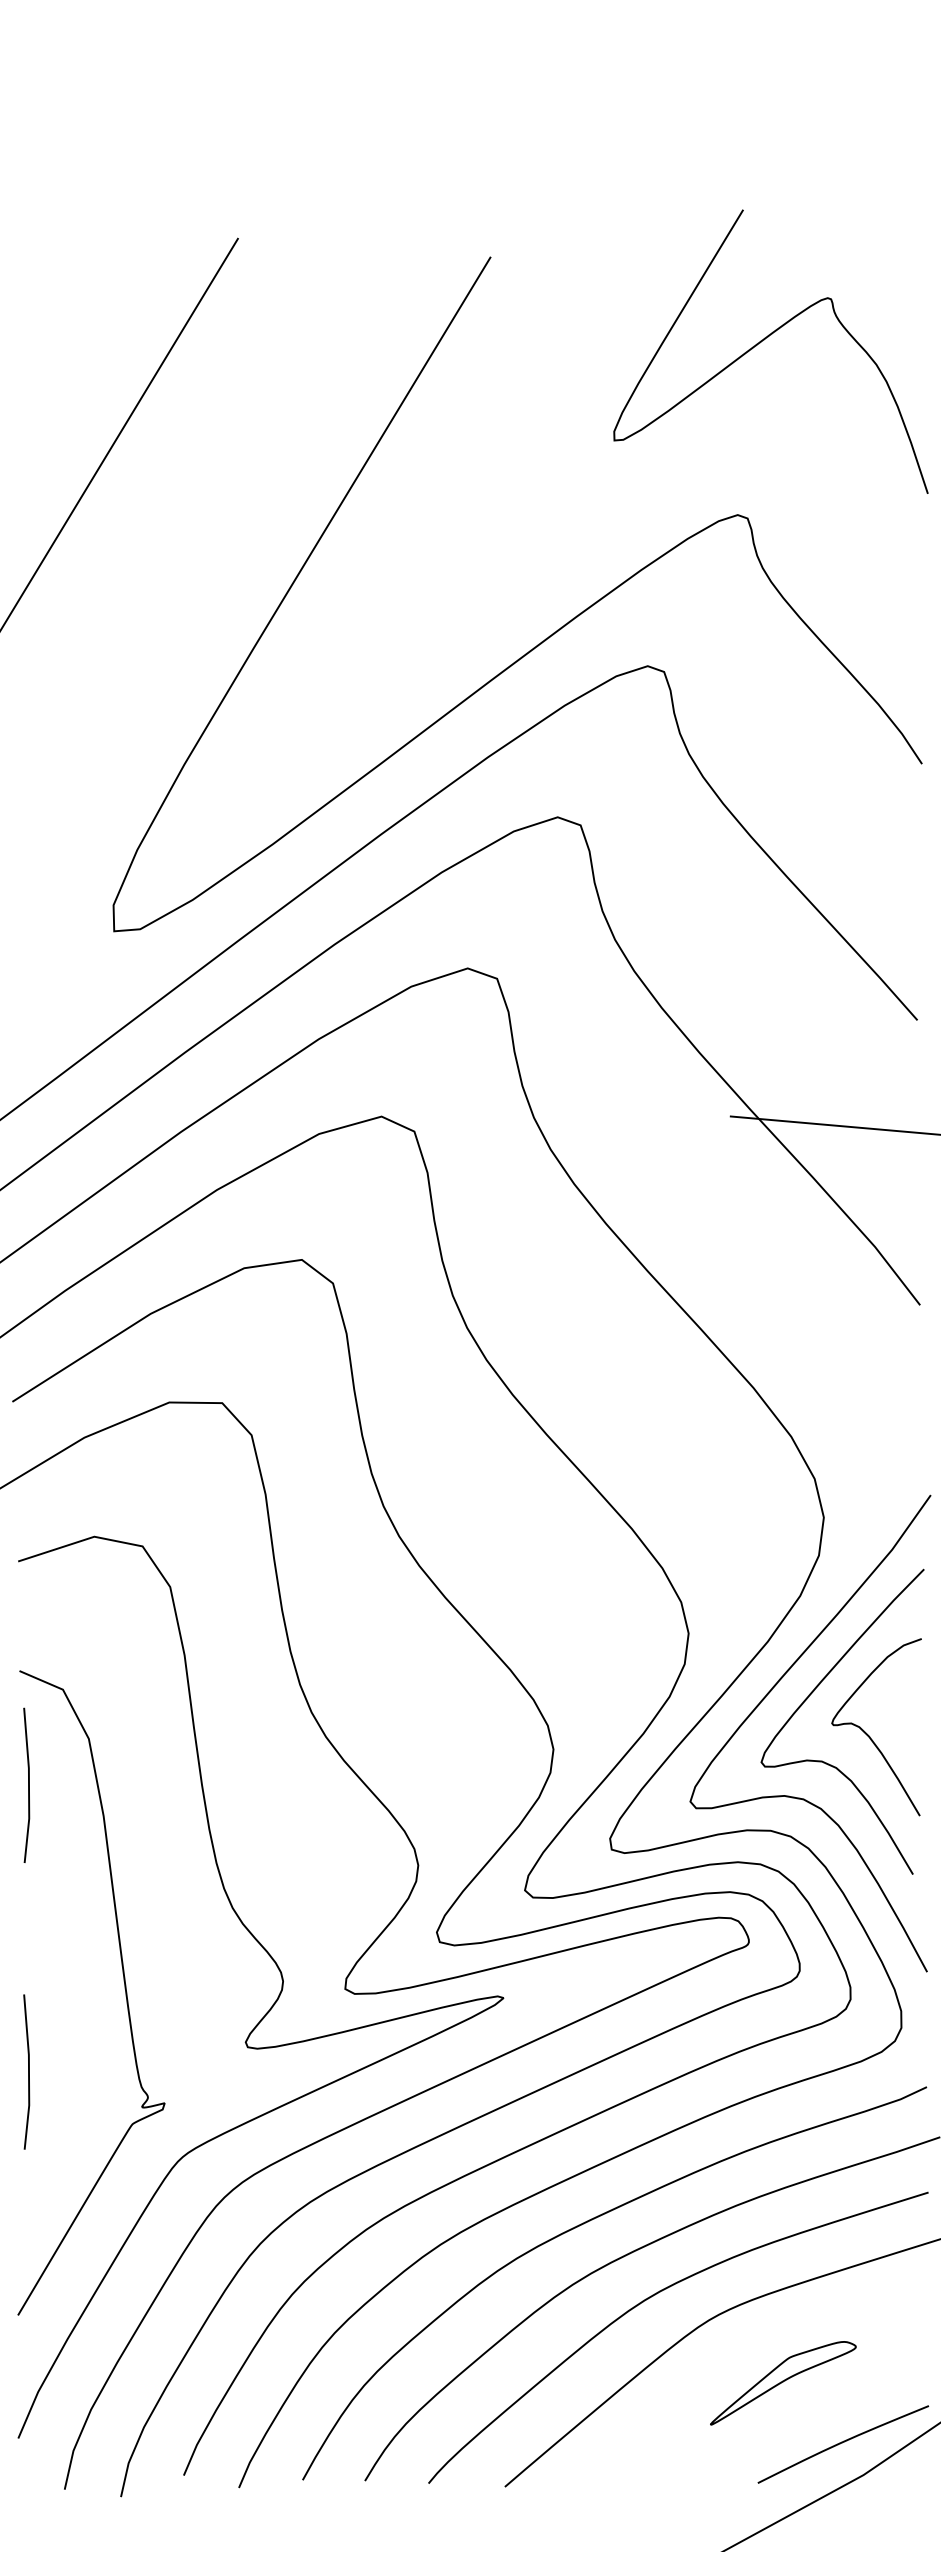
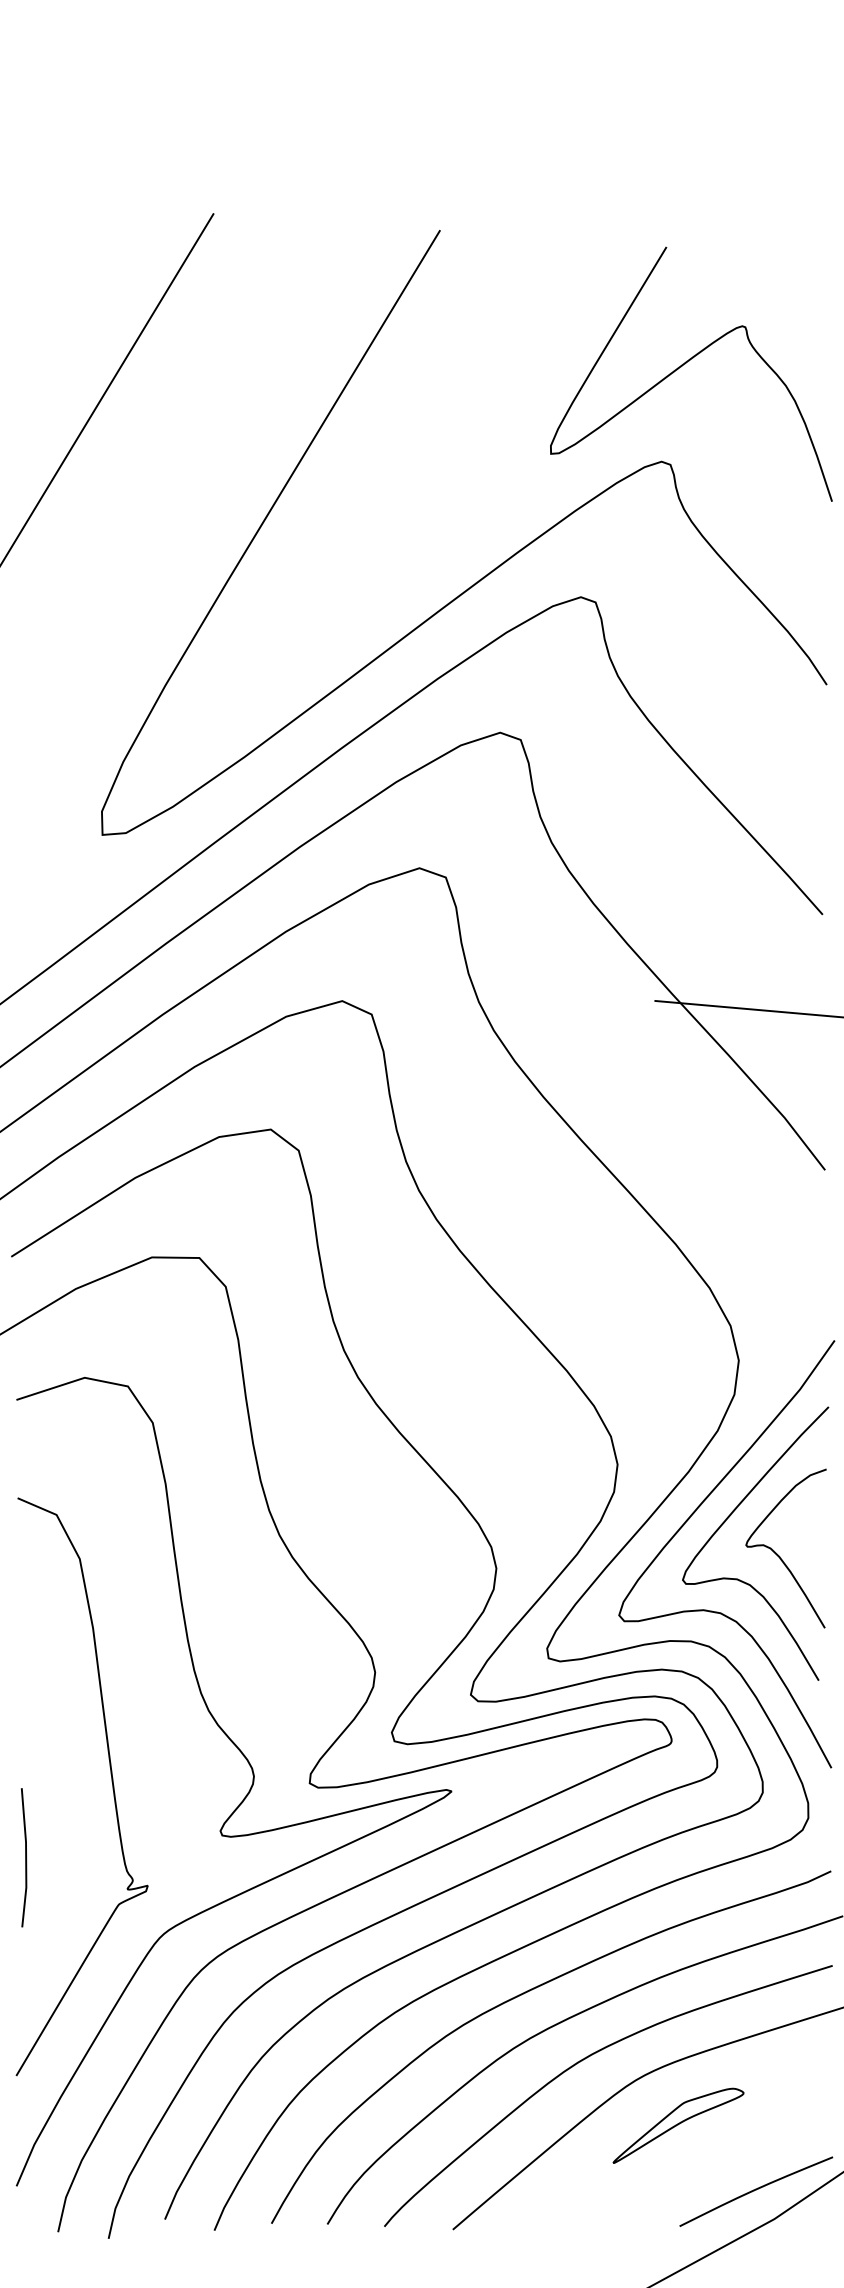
curve: (764, 340) -> (685, 364), moved
line: (28, 1785) -> (25, 1600), removed
part: (783, 2382) -> (678, 2125), moved

